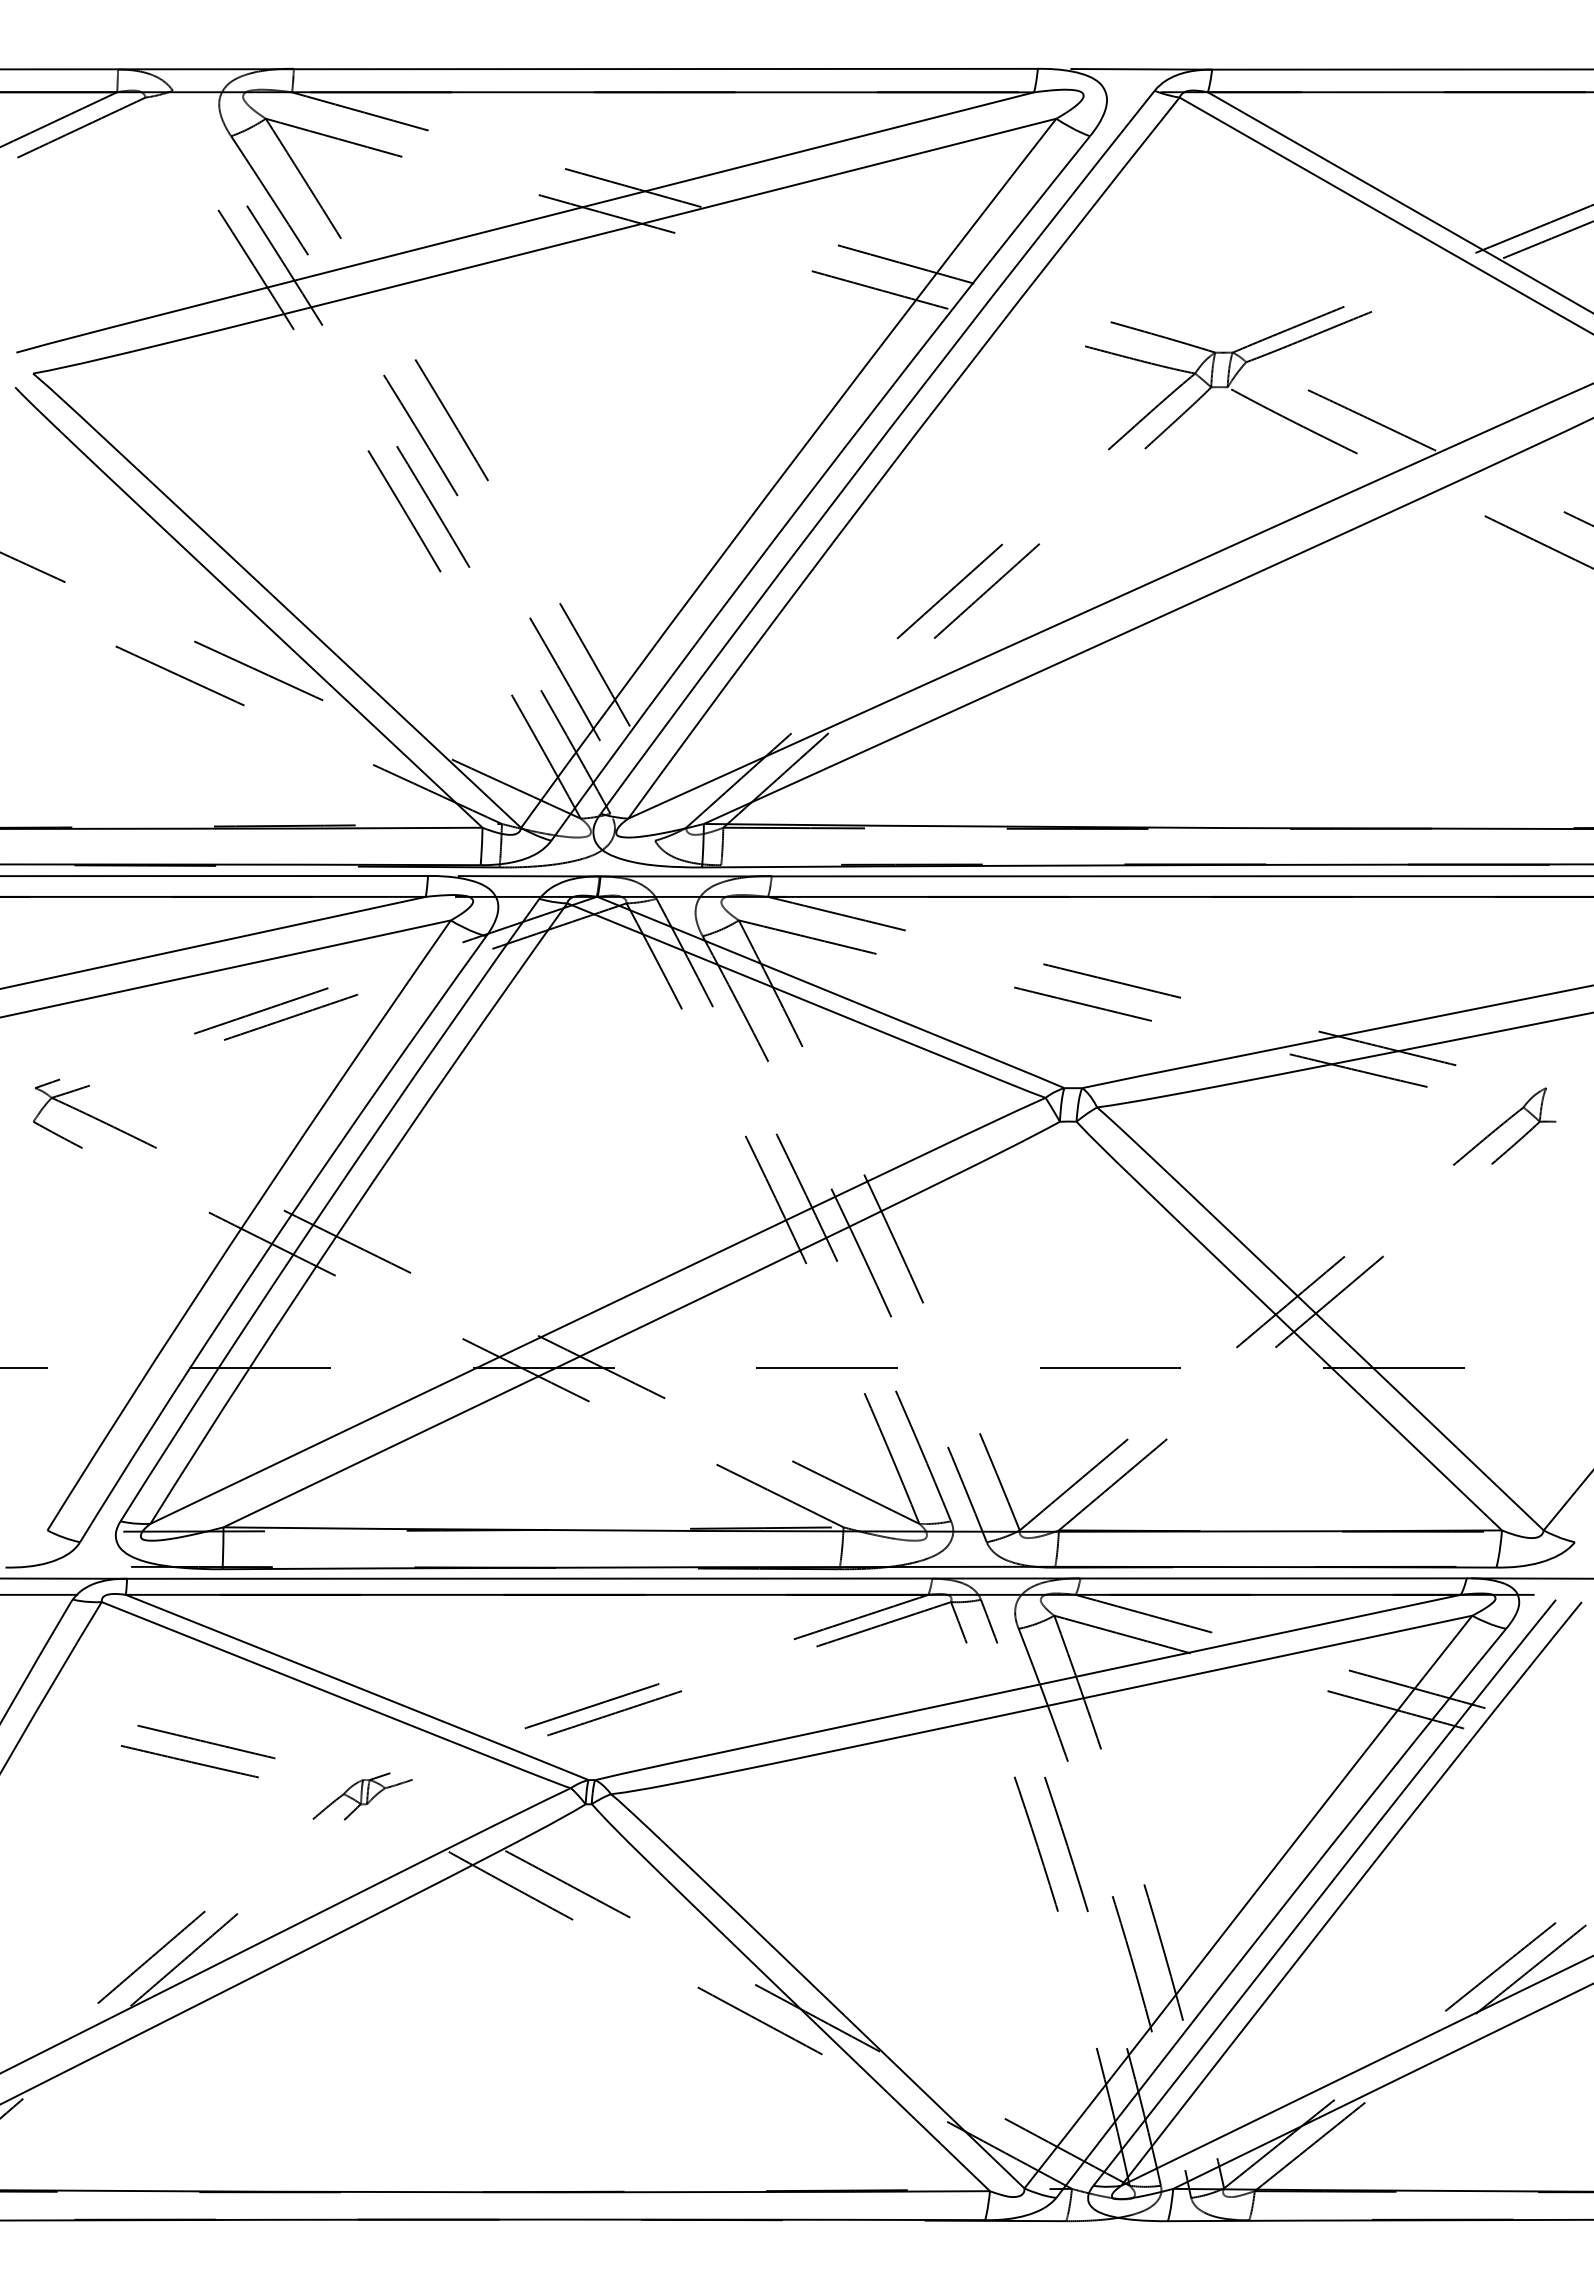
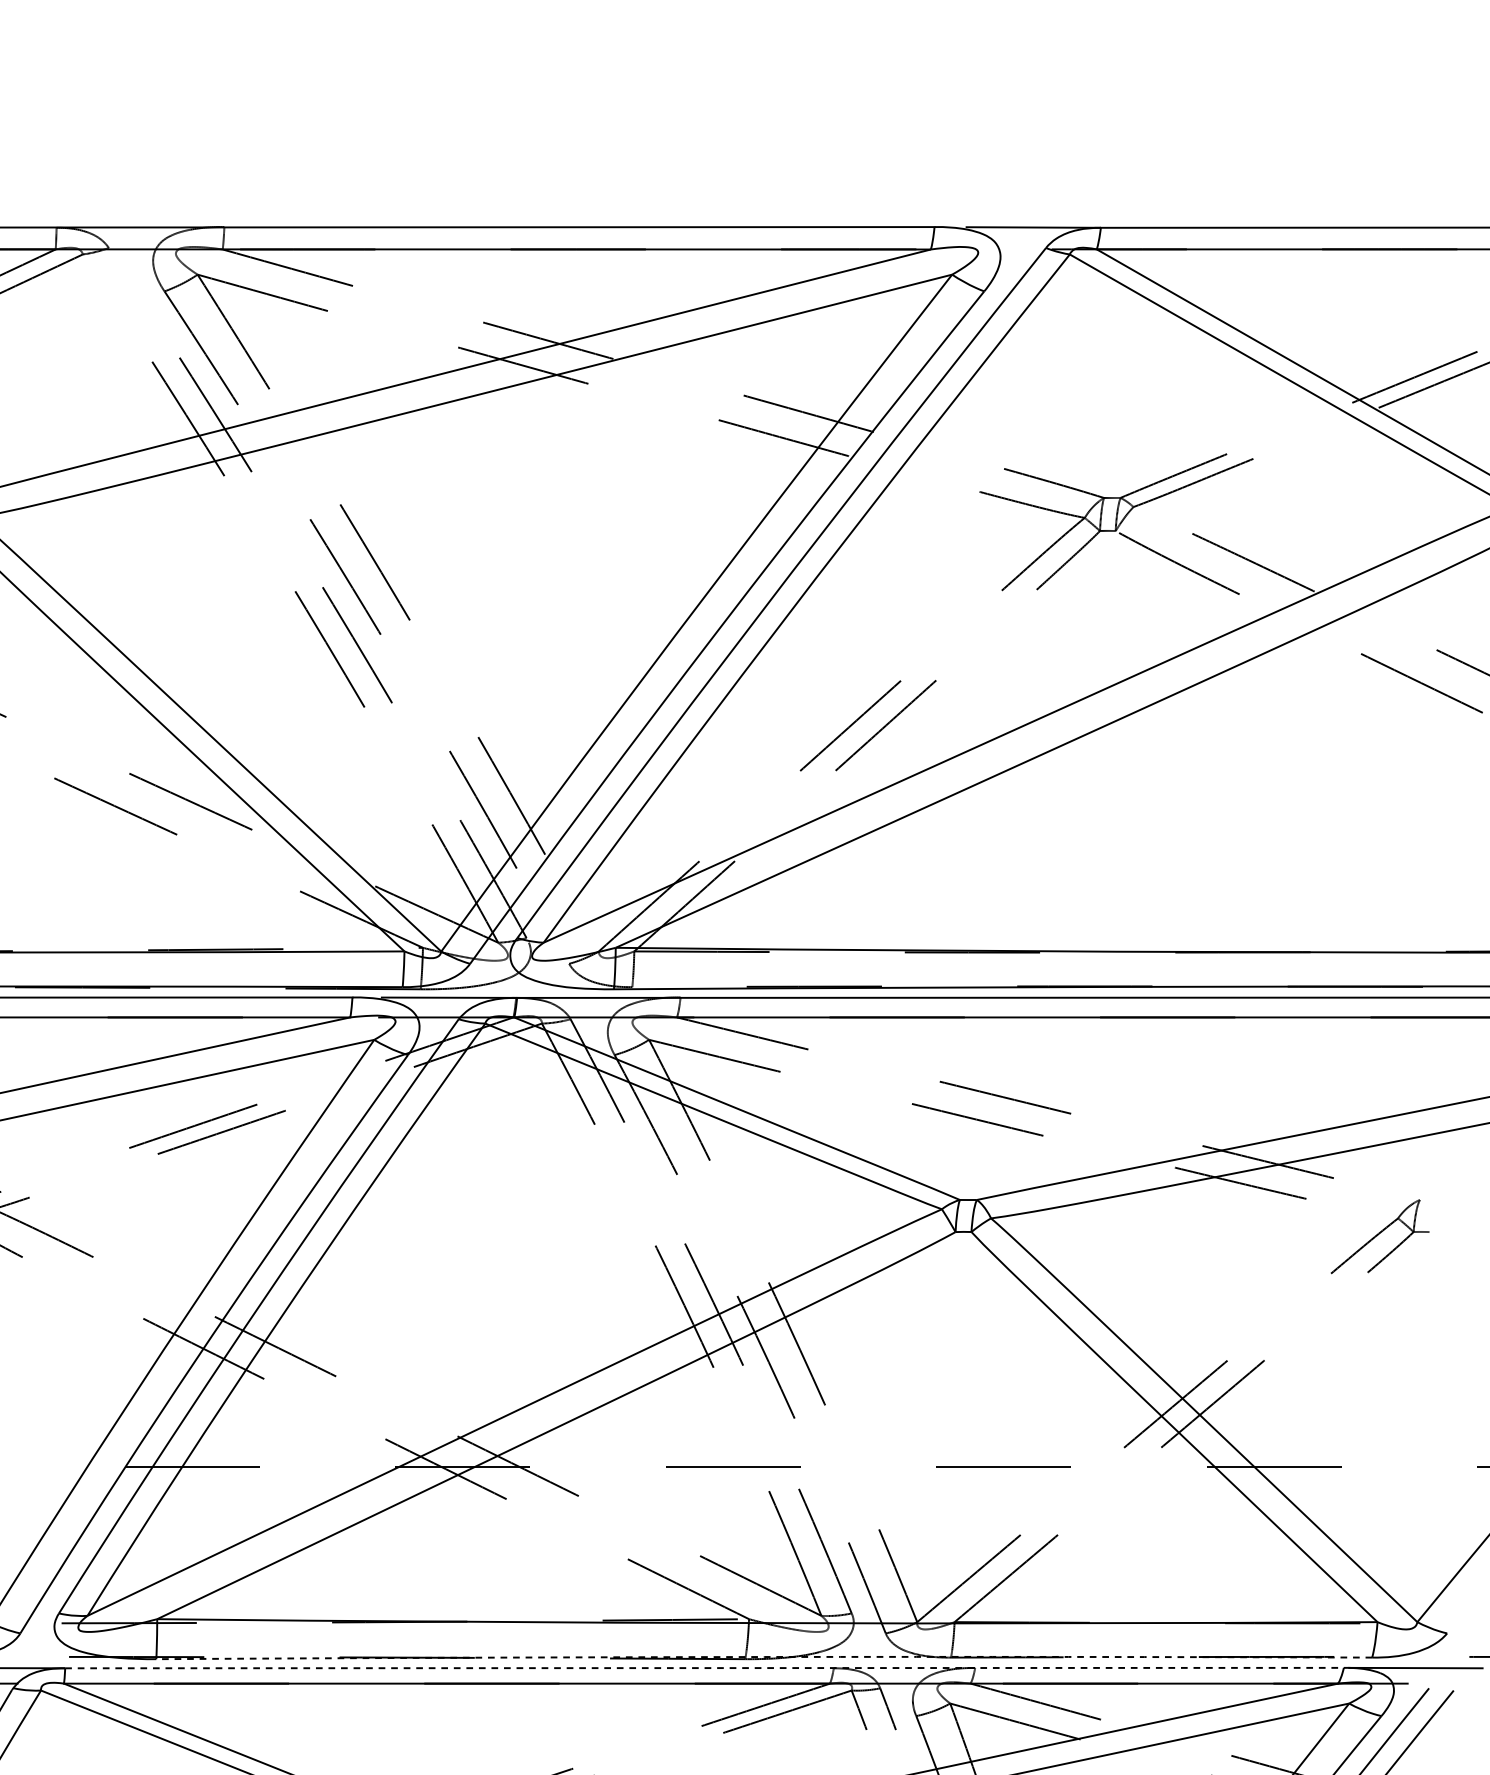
arc: (859, 1566) -> (764, 1656), solid -> dashed
line: (796, 1578) -> (704, 1668), solid -> dashed

